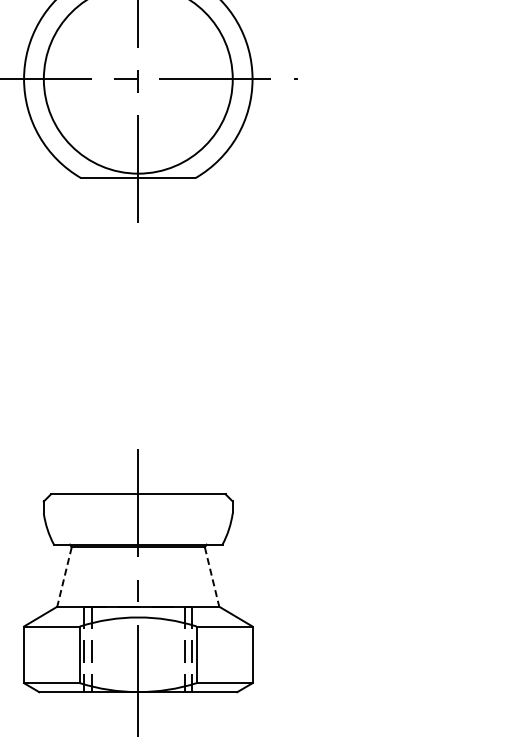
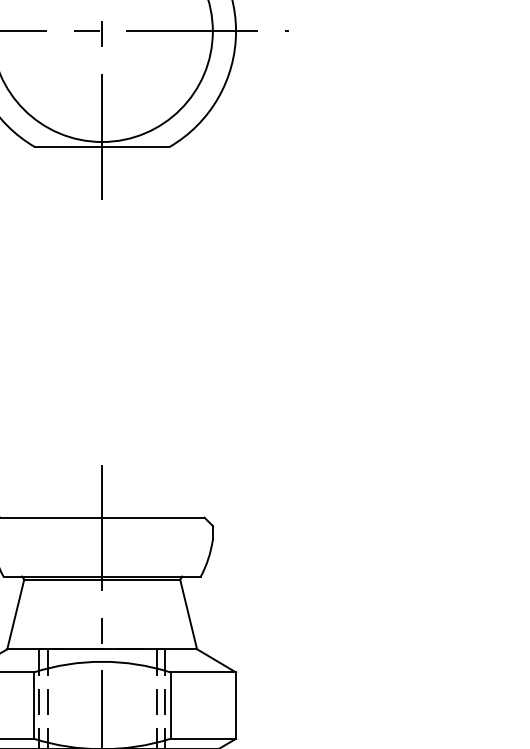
line: (64, 577) -> (15, 615), dashed -> solid
line: (212, 577) -> (189, 615), dashed -> solid

